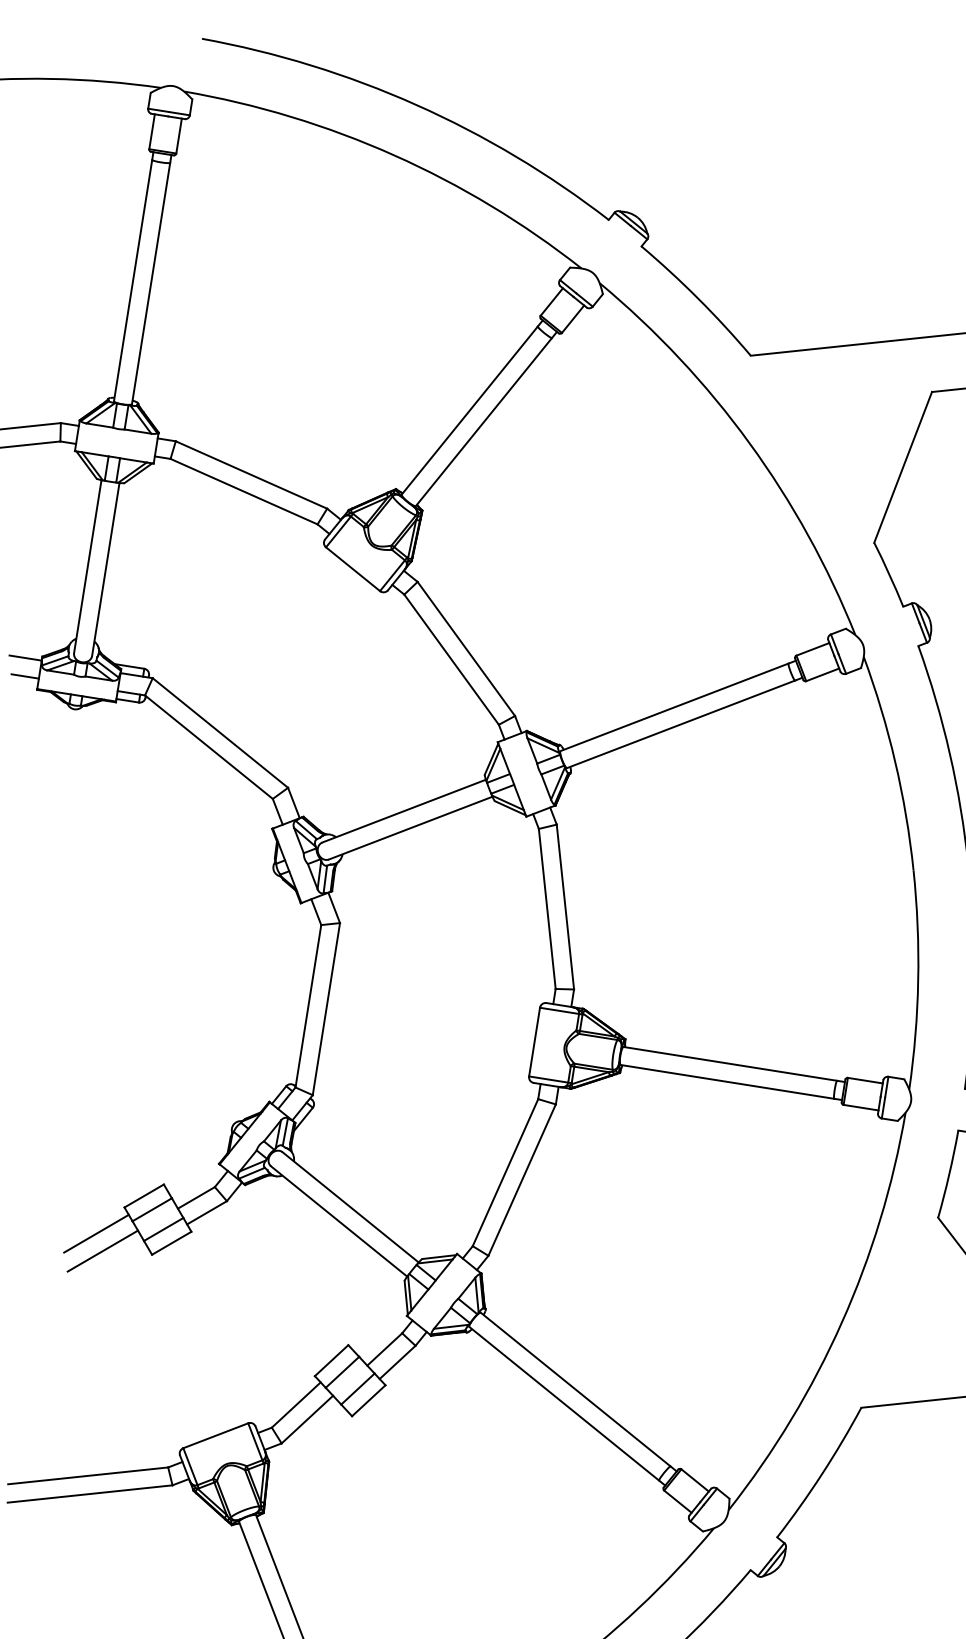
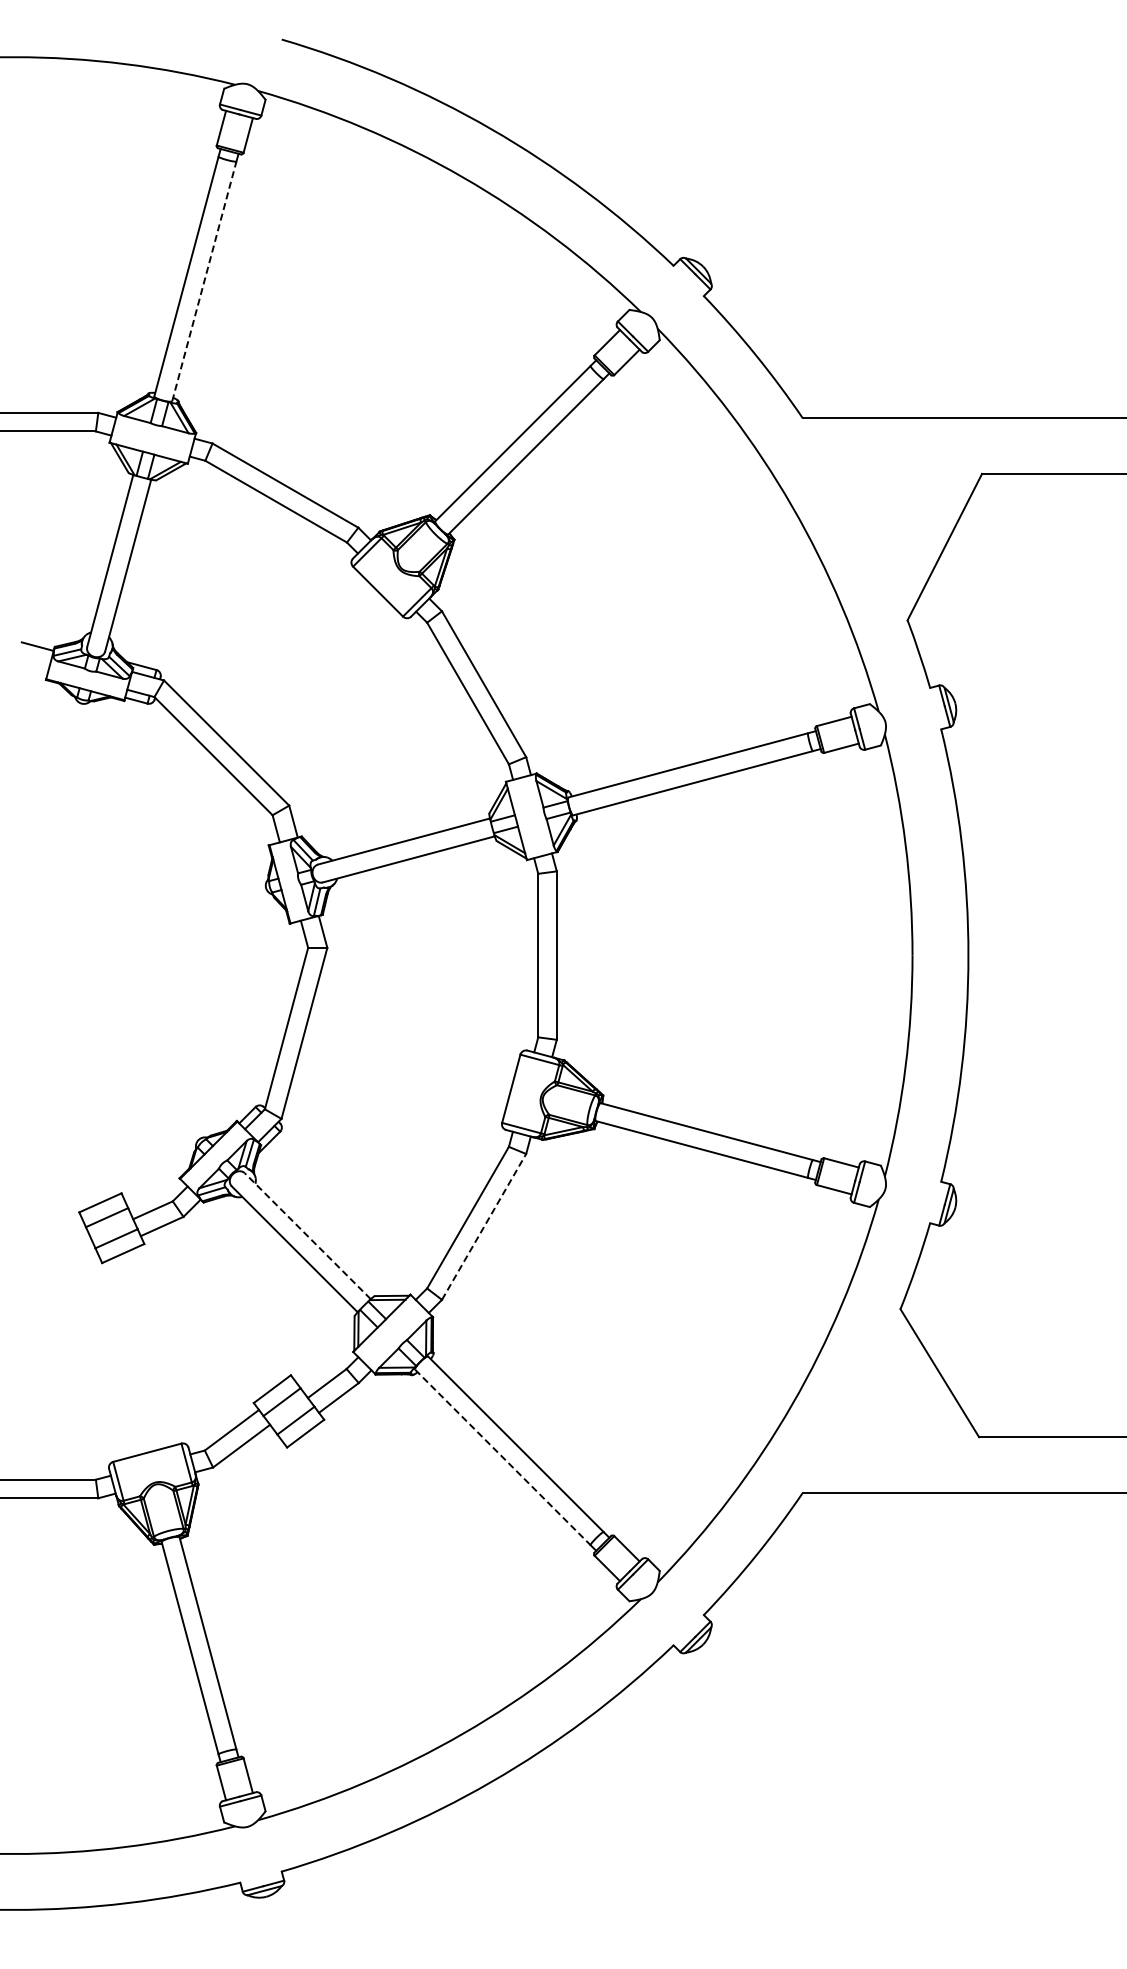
line: (151, 282) -> (204, 280), solid -> dashed
line: (25, 675) -> (35, 664), removed
line: (522, 1179) -> (484, 1226), solid -> dashed
line: (350, 1206) -> (307, 1235), solid -> dashed
line: (95, 1233) -> (47, 1235), removed
line: (102, 1251) -> (52, 1254), removed
line: (564, 1403) -> (503, 1457), solid -> dashed

